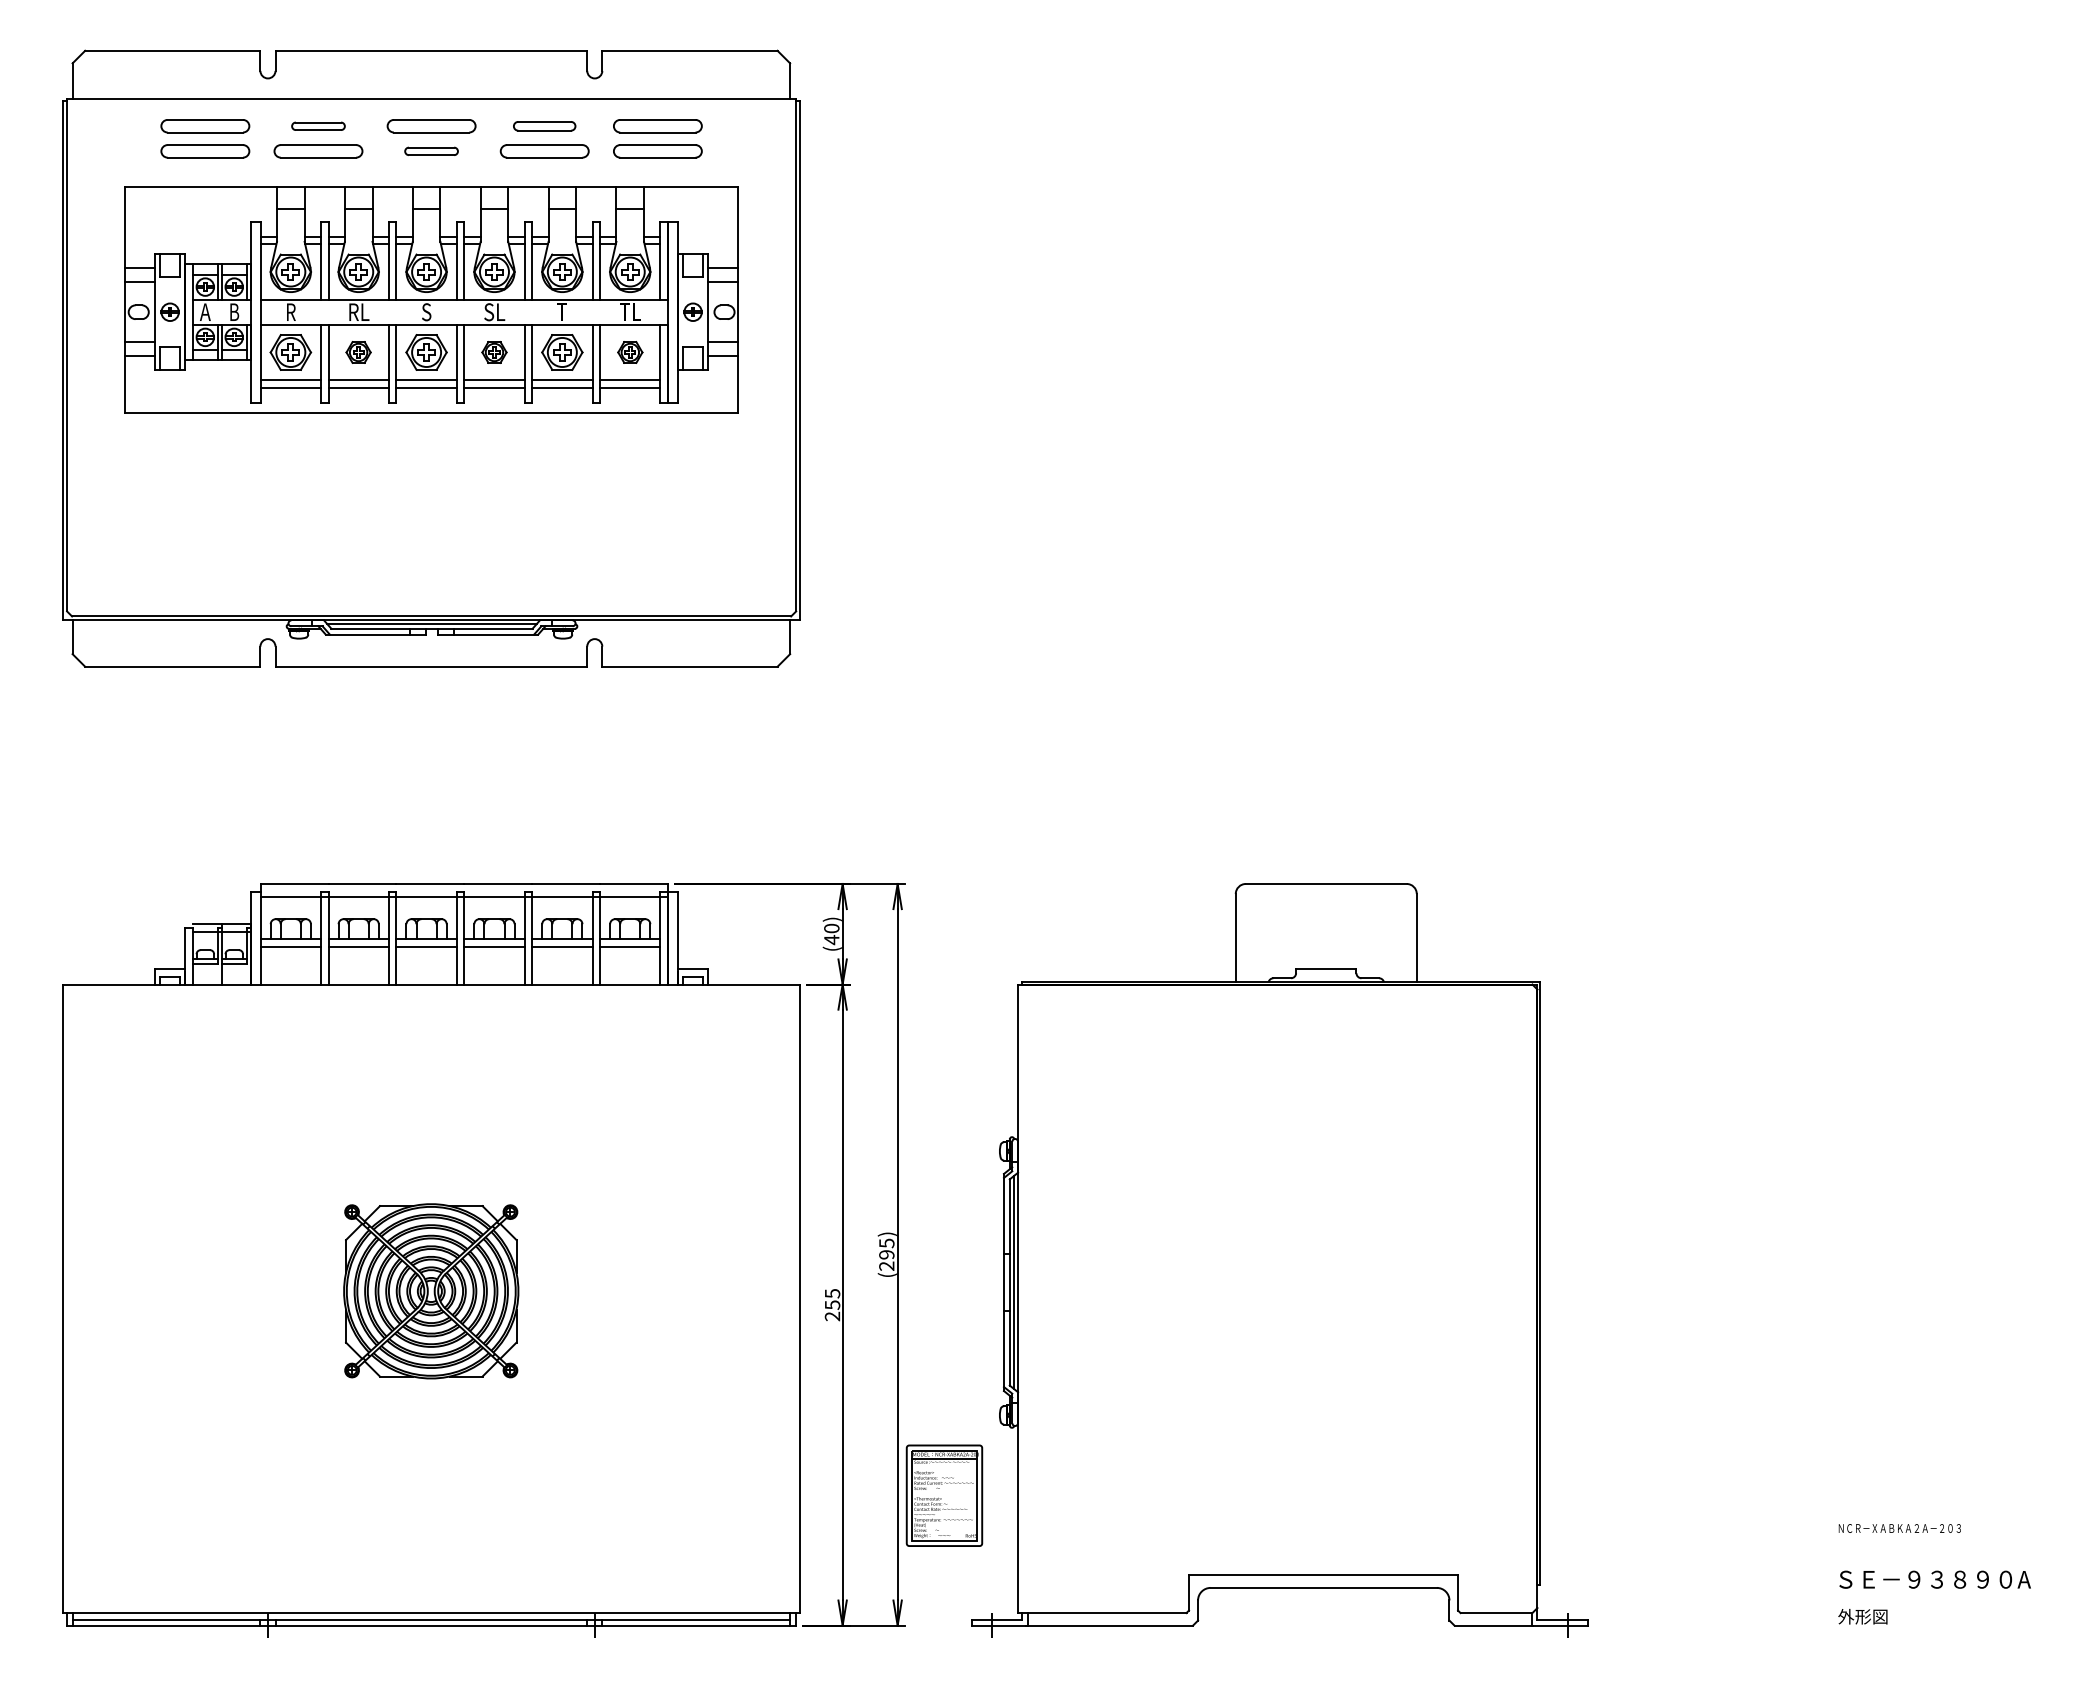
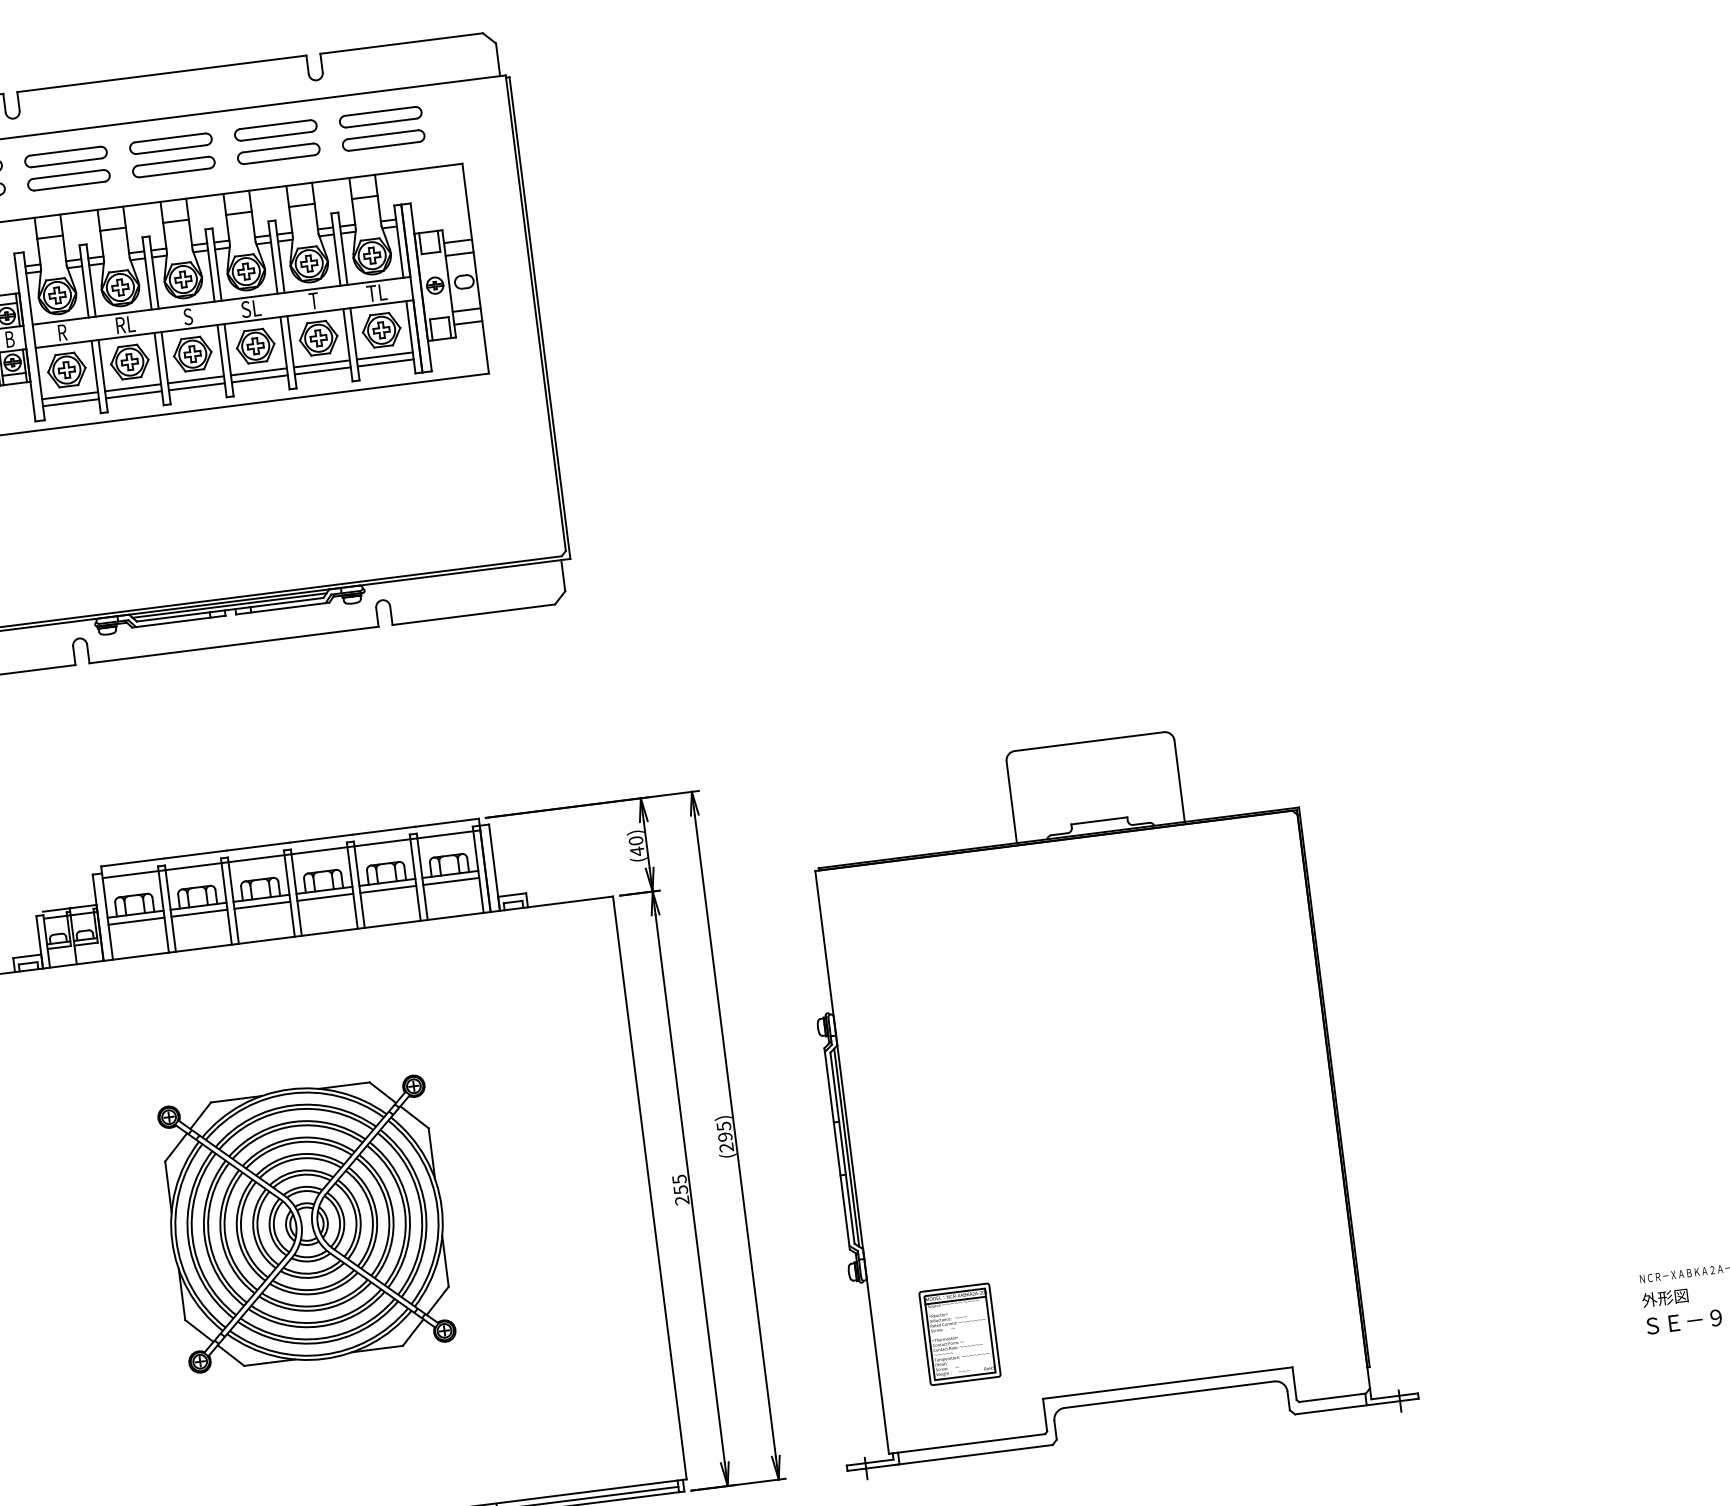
part: (318, 126) -> (66, 157), size x1.67
part: (544, 126) -> (275, 130), size x1.43
part: (431, 151) -> (173, 167), size x1.67
part: (358, 352) -> (129, 362), size x1.67
part: (494, 352) -> (255, 346), size x1.67
part: (630, 352) -> (381, 330), size x1.67
part: (431, 1291) -> (307, 1224), size x1.67
part: (944, 1495) -> (959, 1334), moved
text: (1862, 1616) -> (1664, 1297), moved

